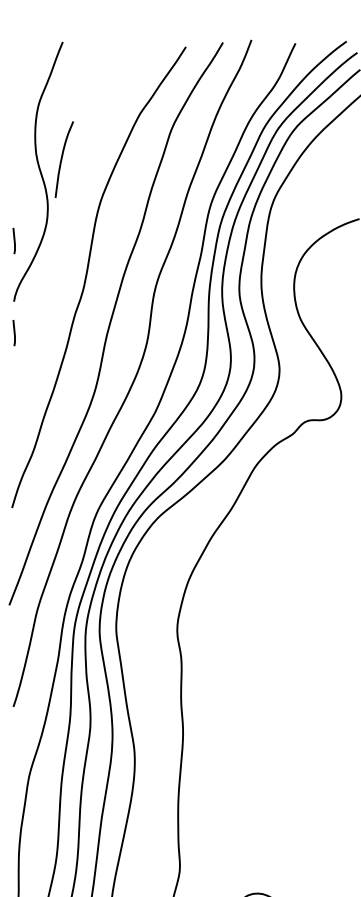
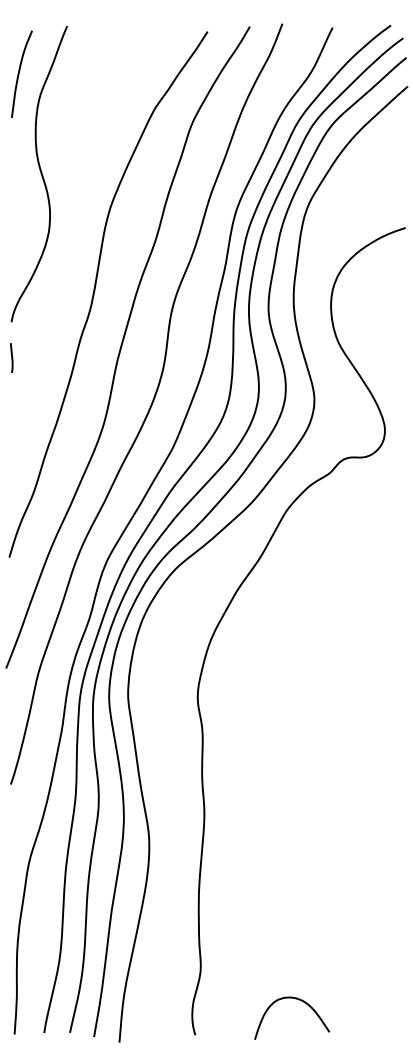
curve: (62, 159) -> (19, 73), moved
line: (14, 240) -> (11, 252), removed

